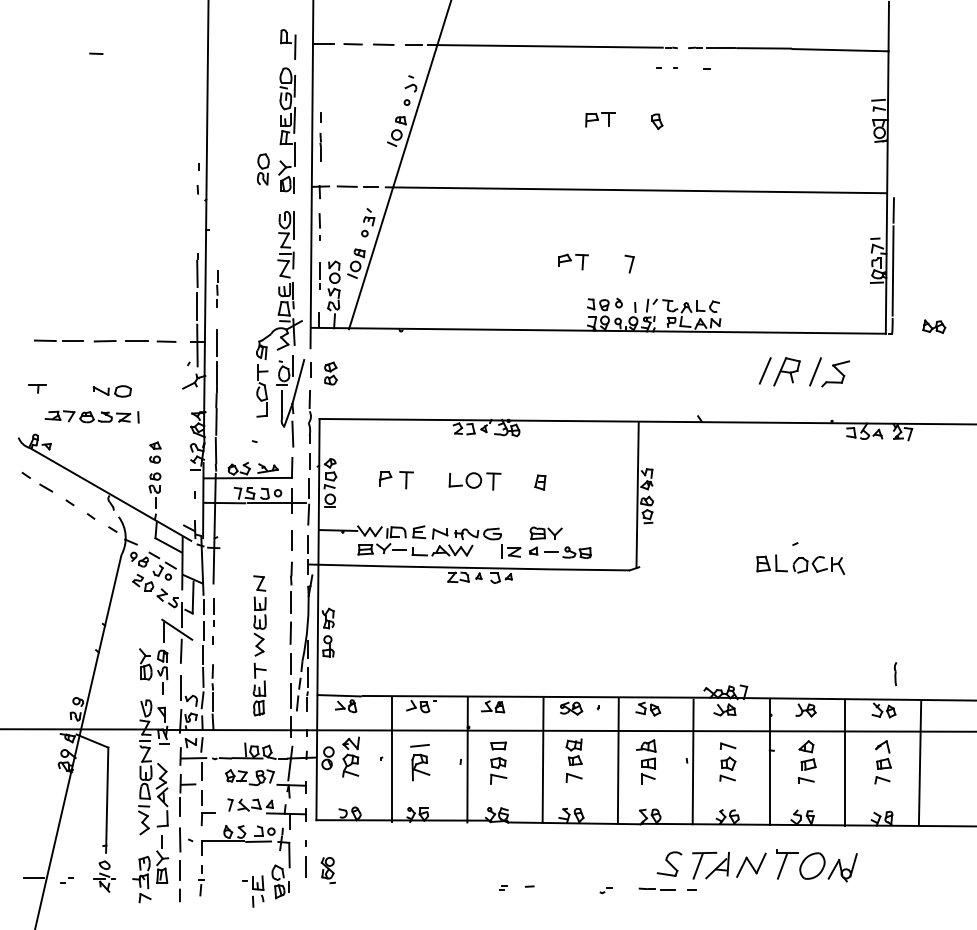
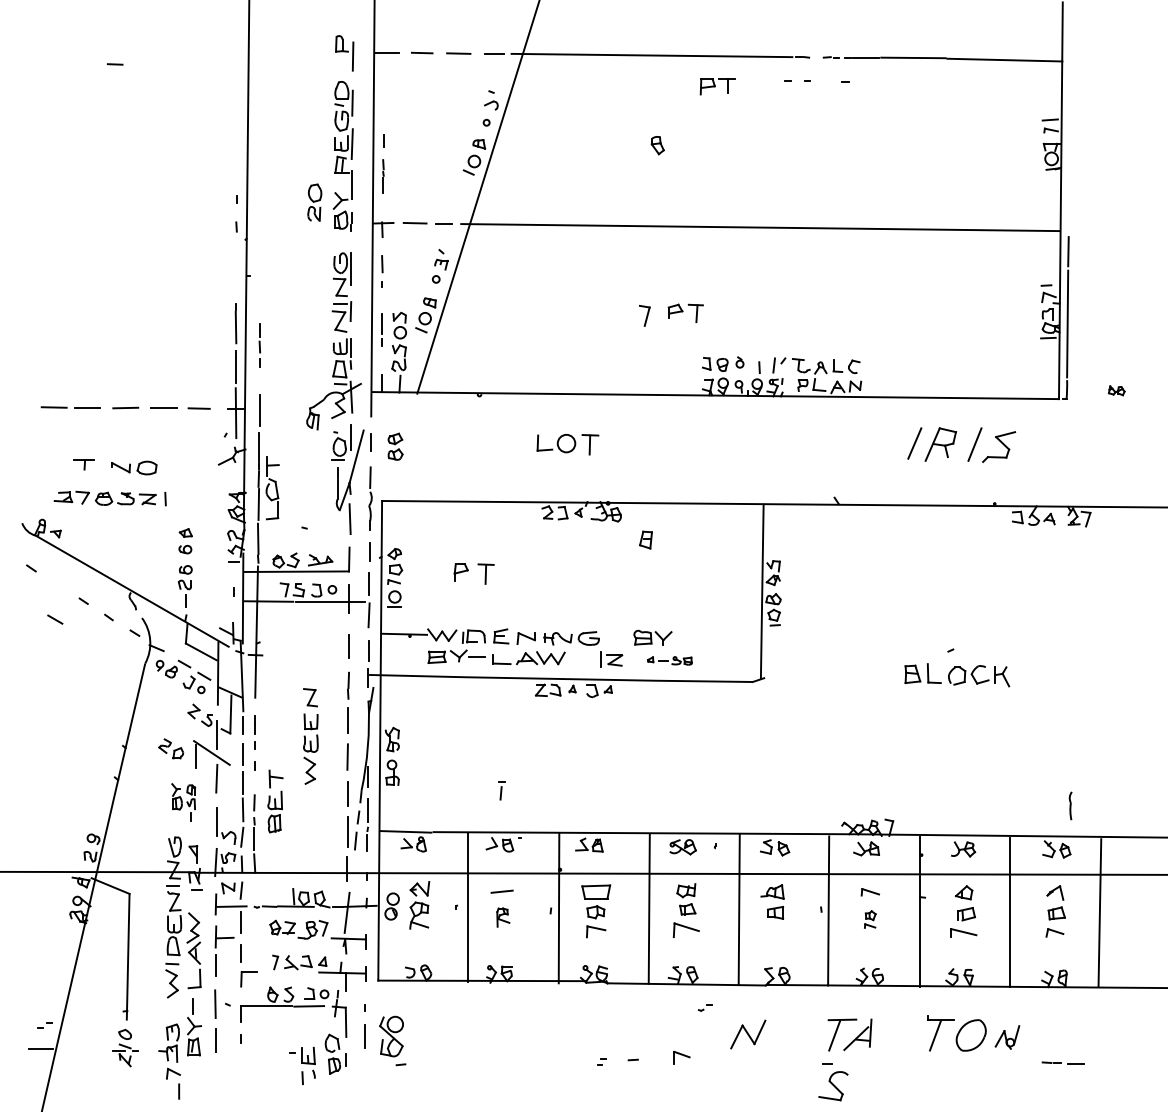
part: (600, 119) -> (717, 86), moved
part: (657, 121) -> (657, 145), moved
part: (629, 263) -> (644, 315), moved
part: (933, 326) -> (1116, 390), size x0.6
part: (37, 388) -> (83, 464), moved
part: (262, 390) -> (272, 488), moved
part: (474, 481) -> (567, 444), moved
part: (539, 482) -> (645, 539), moved
line: (46, 488) -> (55, 619), moved
part: (560, 552) -> (669, 660), size x0.6
part: (143, 582) -> (171, 748), moved
part: (153, 671) -> (183, 802), size x0.7
part: (259, 689) -> (275, 801), moved
part: (498, 745) -> (595, 891), size x1.6
part: (421, 767) -> (503, 917), size x0.6
part: (728, 769) -> (870, 919), size x0.6
part: (574, 777) -> (686, 929), size x1.4
part: (647, 779) -> (681, 1057), moved
part: (805, 779) -> (963, 932), size x1.4
part: (669, 864) -> (833, 1086), moved
part: (751, 865) -> (748, 1034), moved
part: (842, 867) -> (1007, 1037), size x0.7
part: (328, 870) -> (392, 1040), size x1.6
part: (66, 880) -> (44, 1025), moved
part: (201, 887) -> (501, 790), moved
part: (656, 888) -> (1062, 1062), moved
part: (605, 890) -> (704, 1007), moved
line: (180, 895) -> (179, 1091), moved

